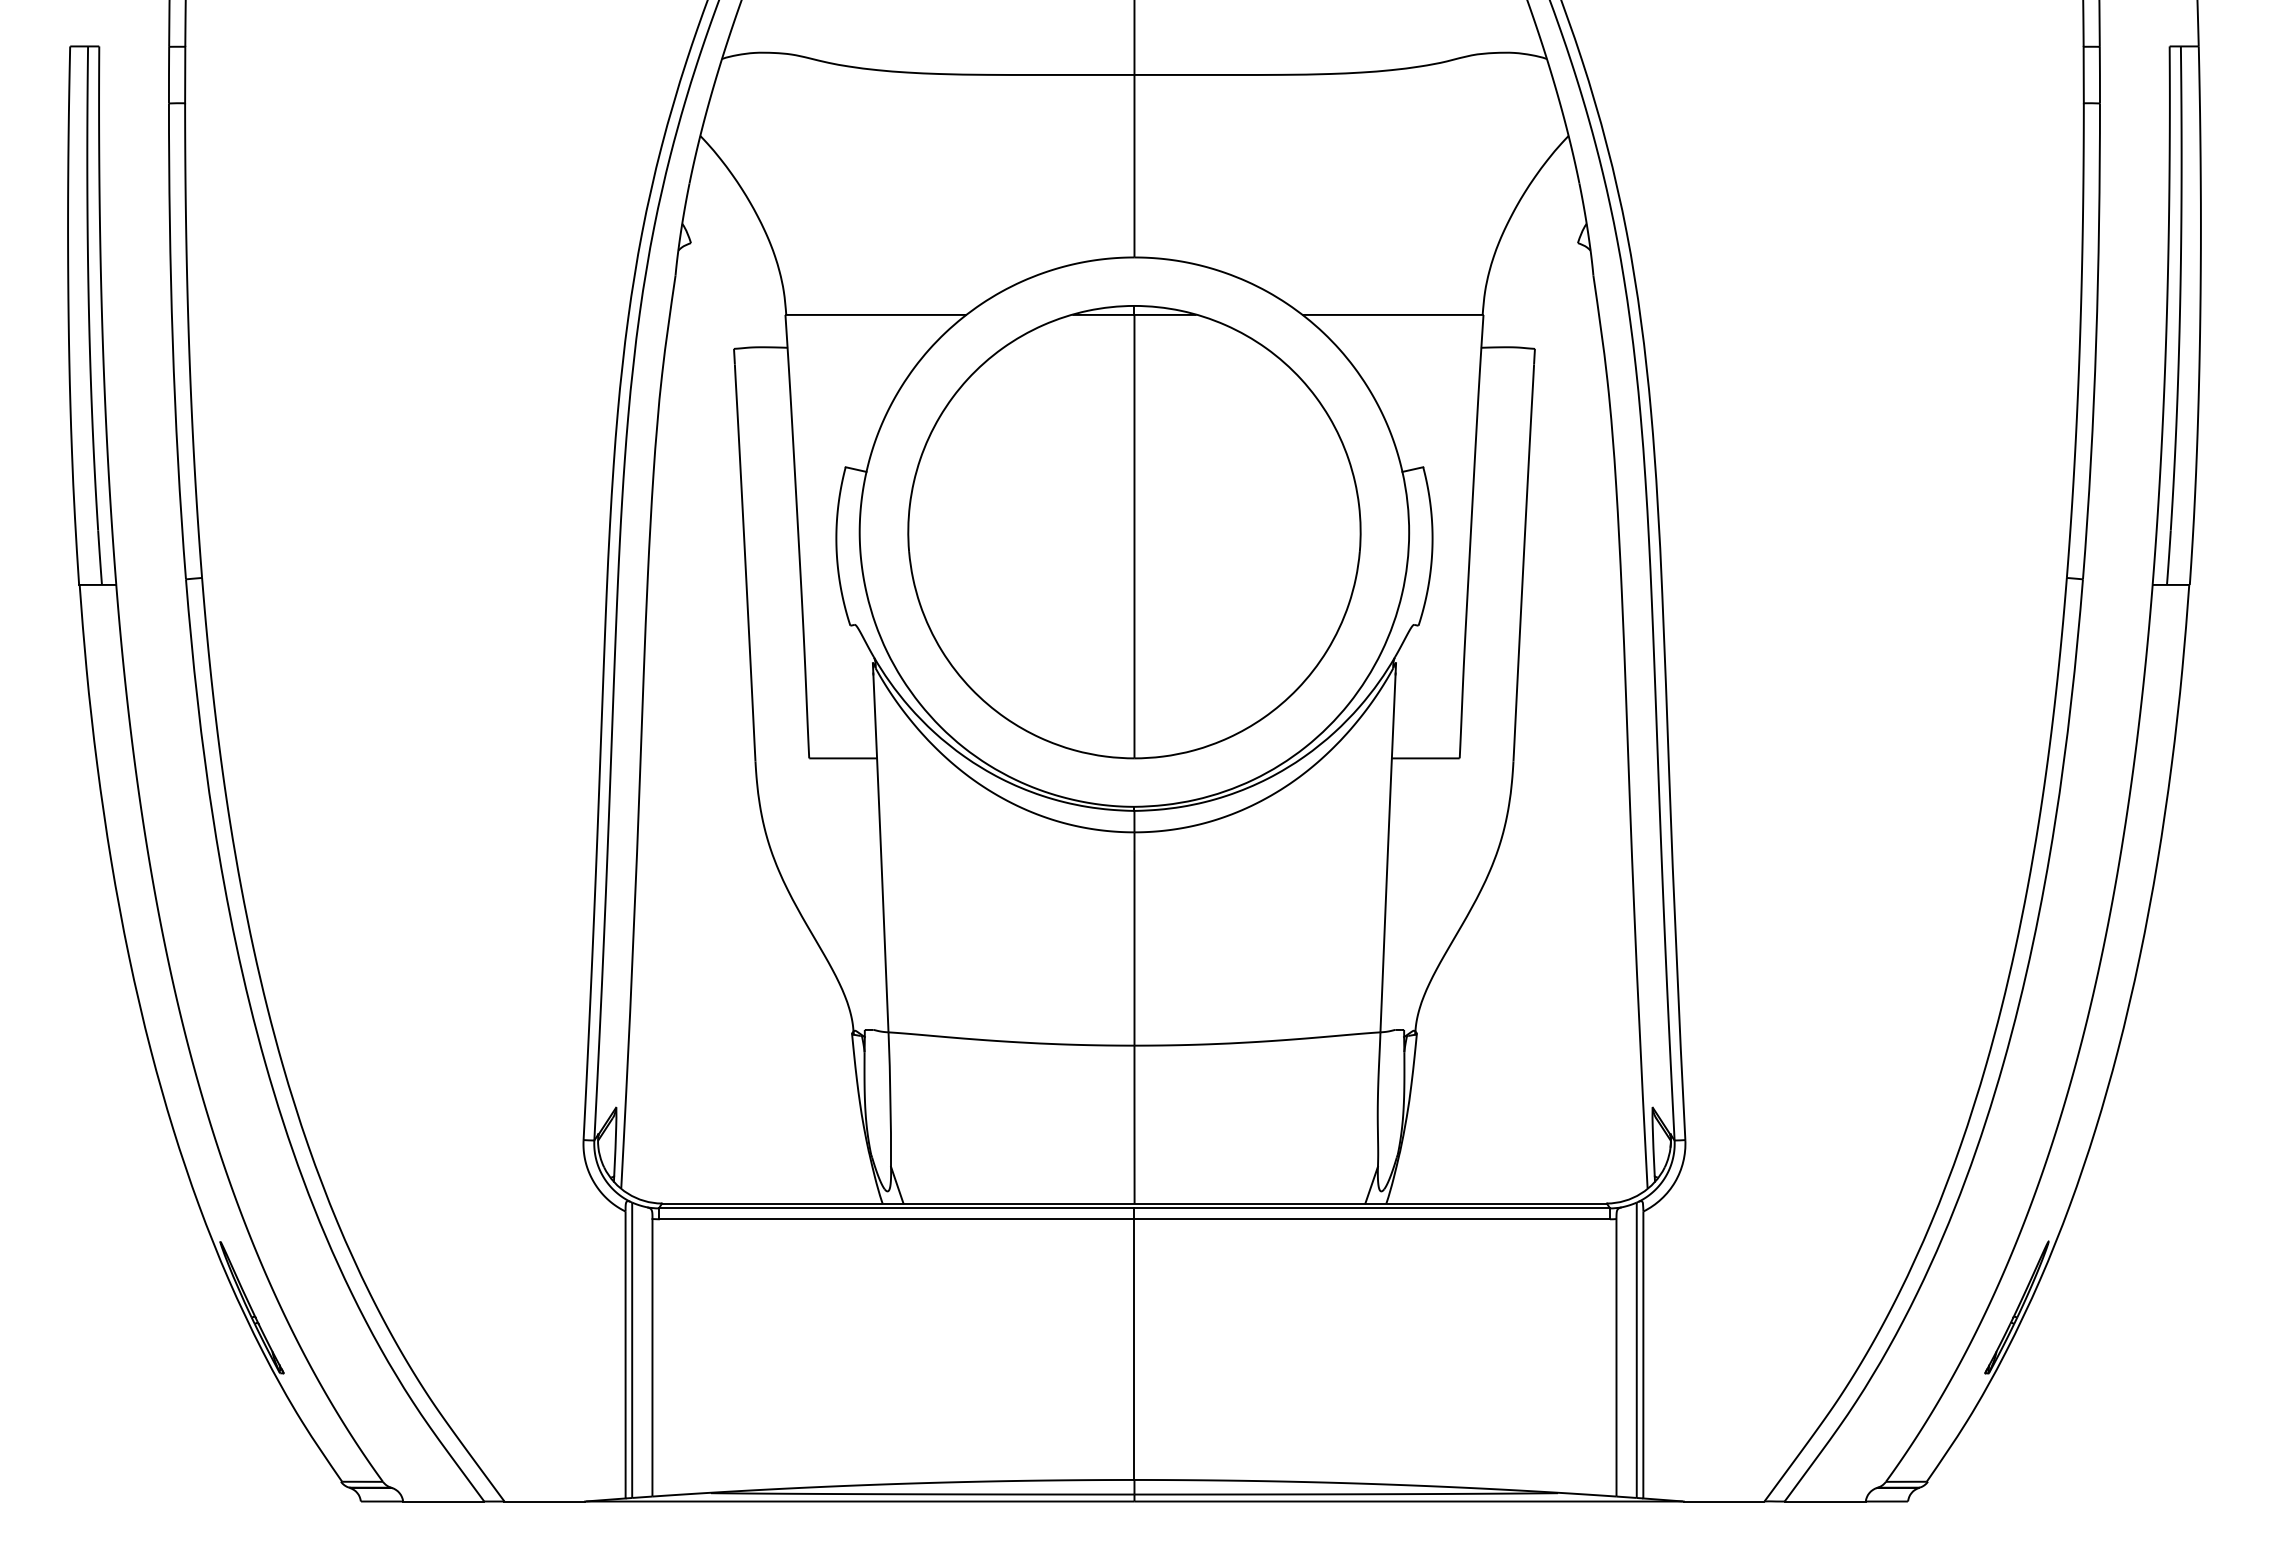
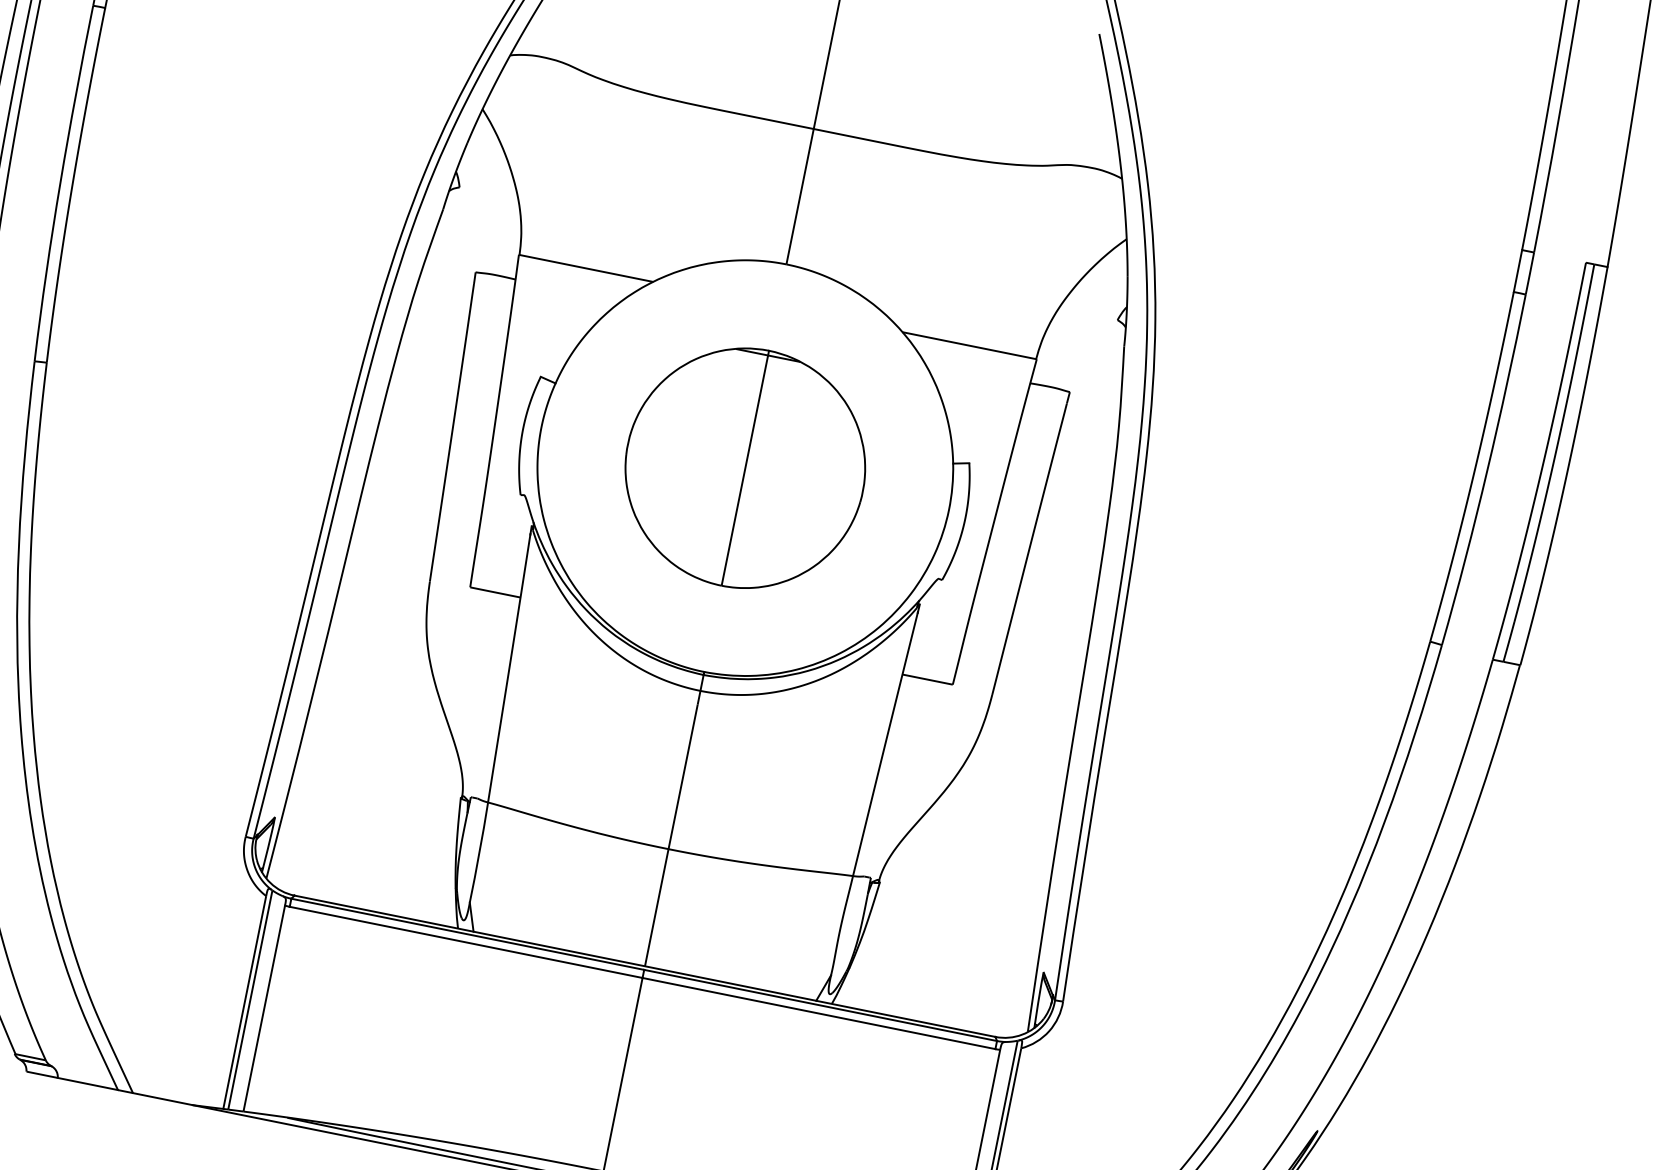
part: (1134, 532) -> (745, 468), size x0.7

